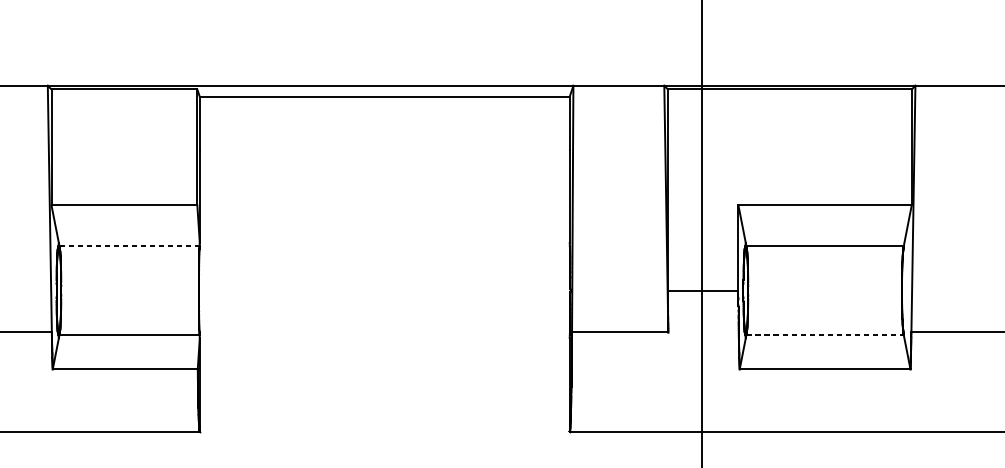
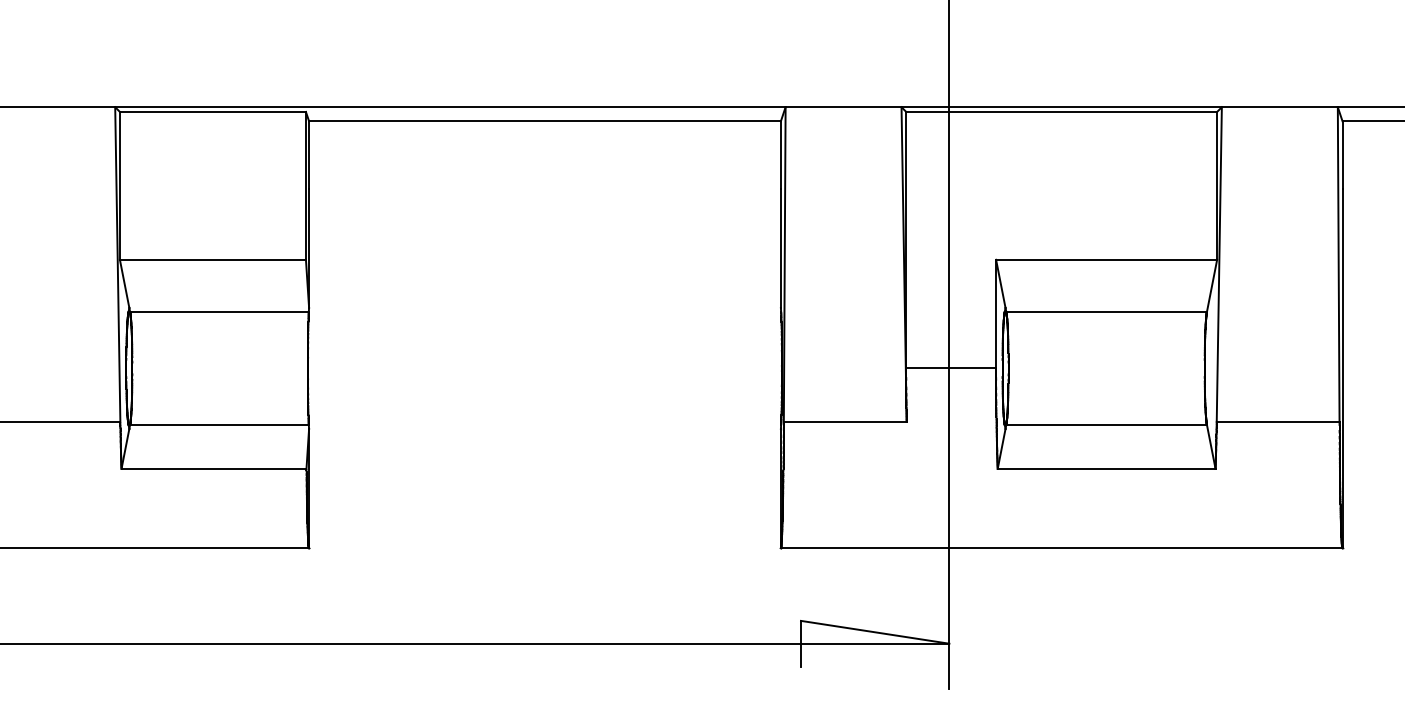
line: (129, 246) -> (219, 312), dashed -> solid
line: (825, 334) -> (1107, 424), dashed -> solid

